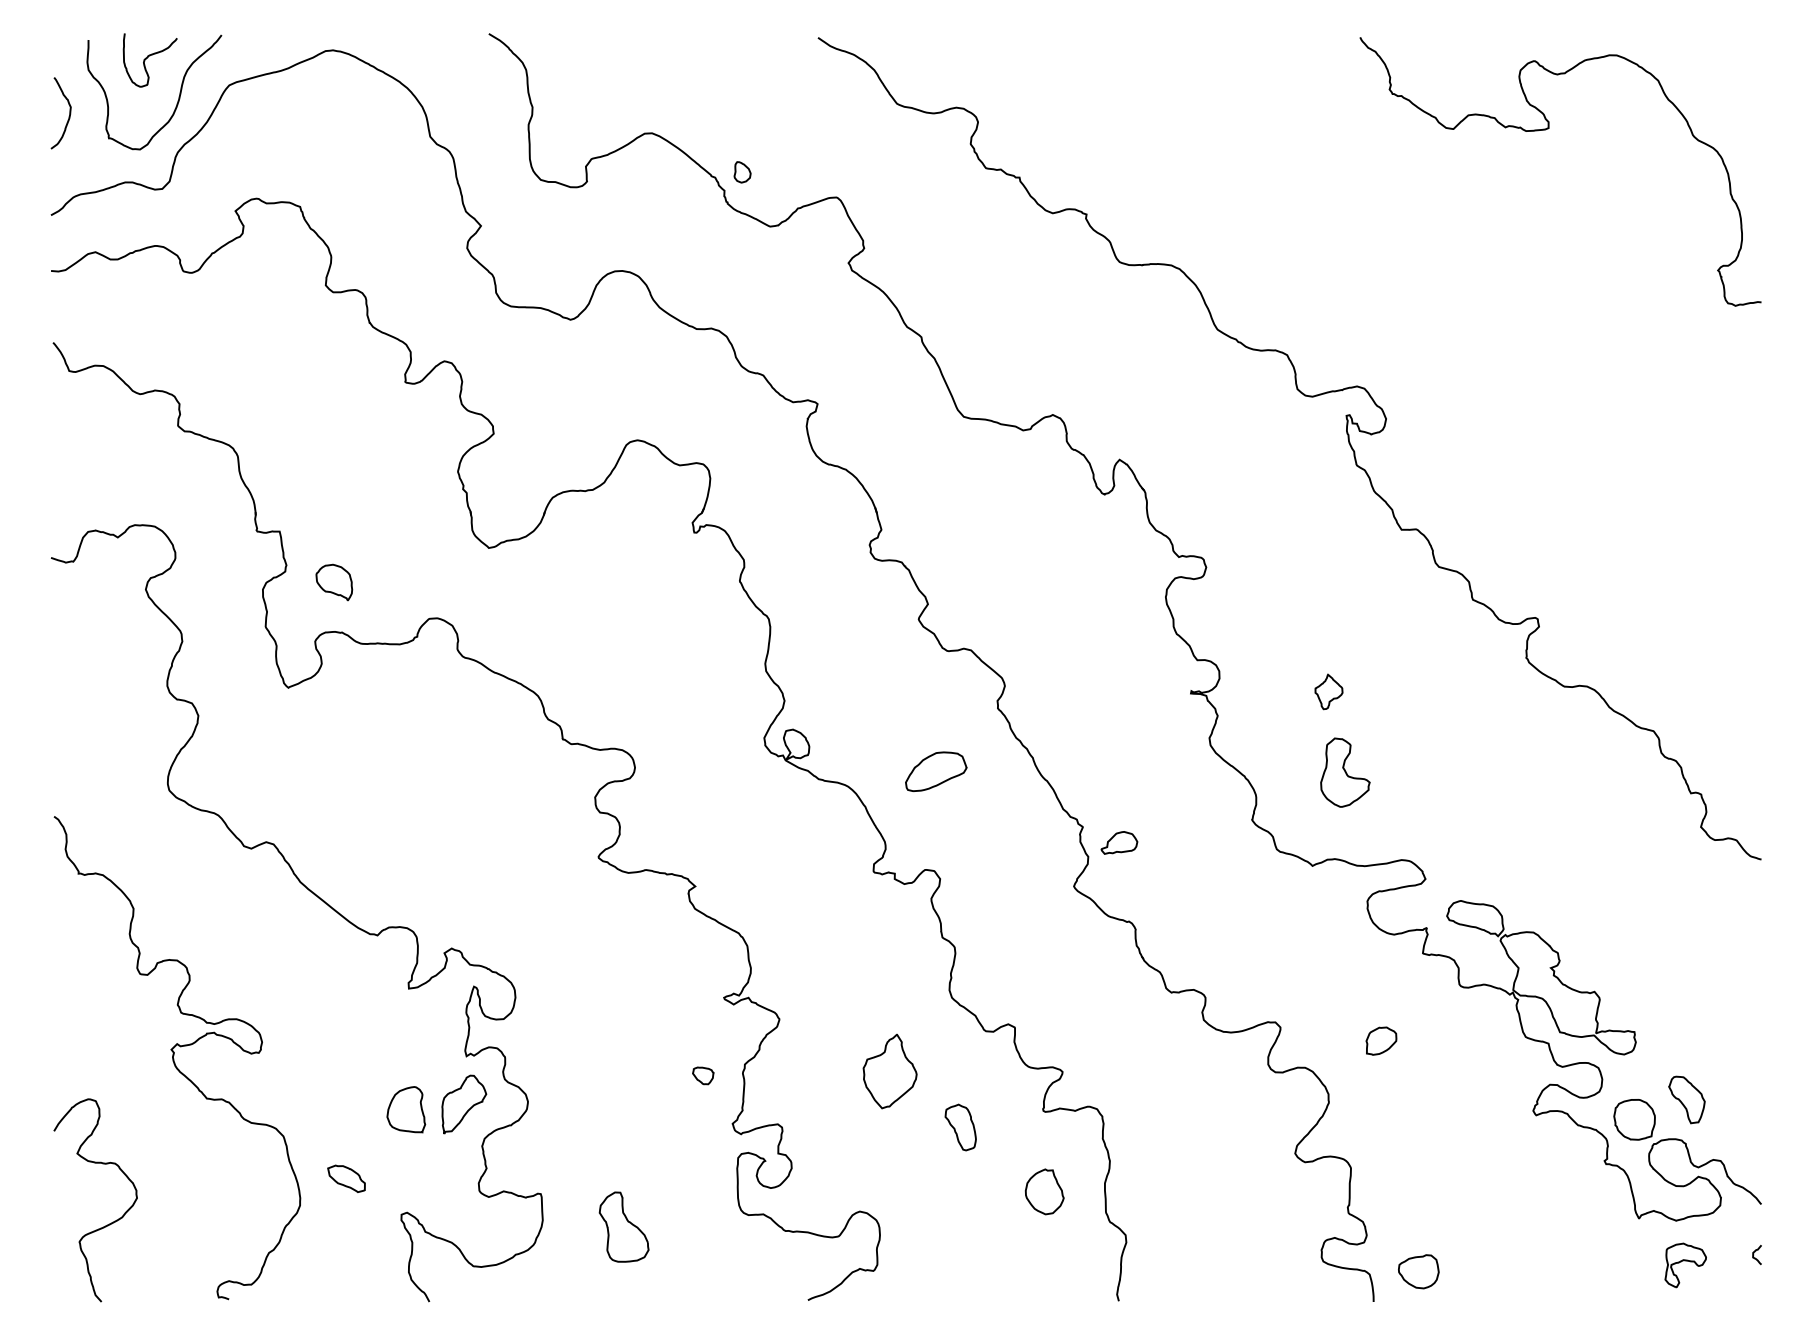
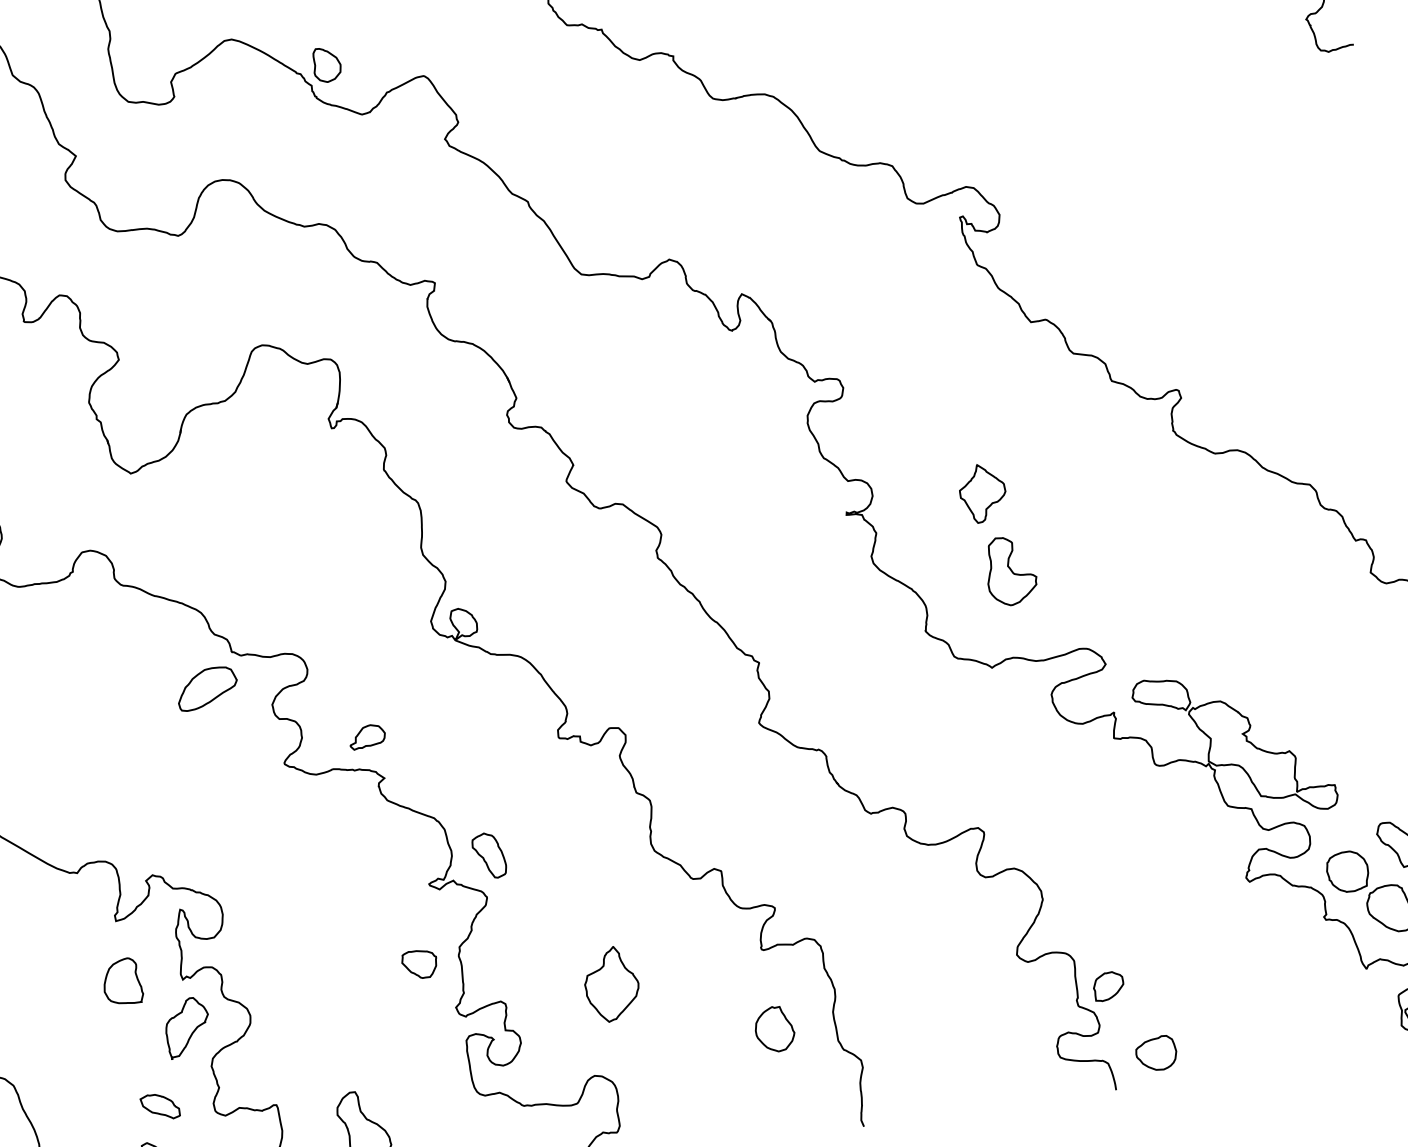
part: (742, 172) -> (326, 65), size x1.67
part: (1328, 691) -> (982, 492), size x1.67
part: (936, 771) -> (207, 688), moved
part: (1119, 842) -> (367, 736), moved
part: (1381, 1040) -> (1108, 985), moved
part: (889, 1071) -> (611, 984), moved
part: (703, 1075) -> (420, 964), size x1.67
part: (406, 1109) -> (122, 981), moved
part: (960, 1127) -> (489, 855), moved
part: (346, 1178) -> (160, 1106), moved

